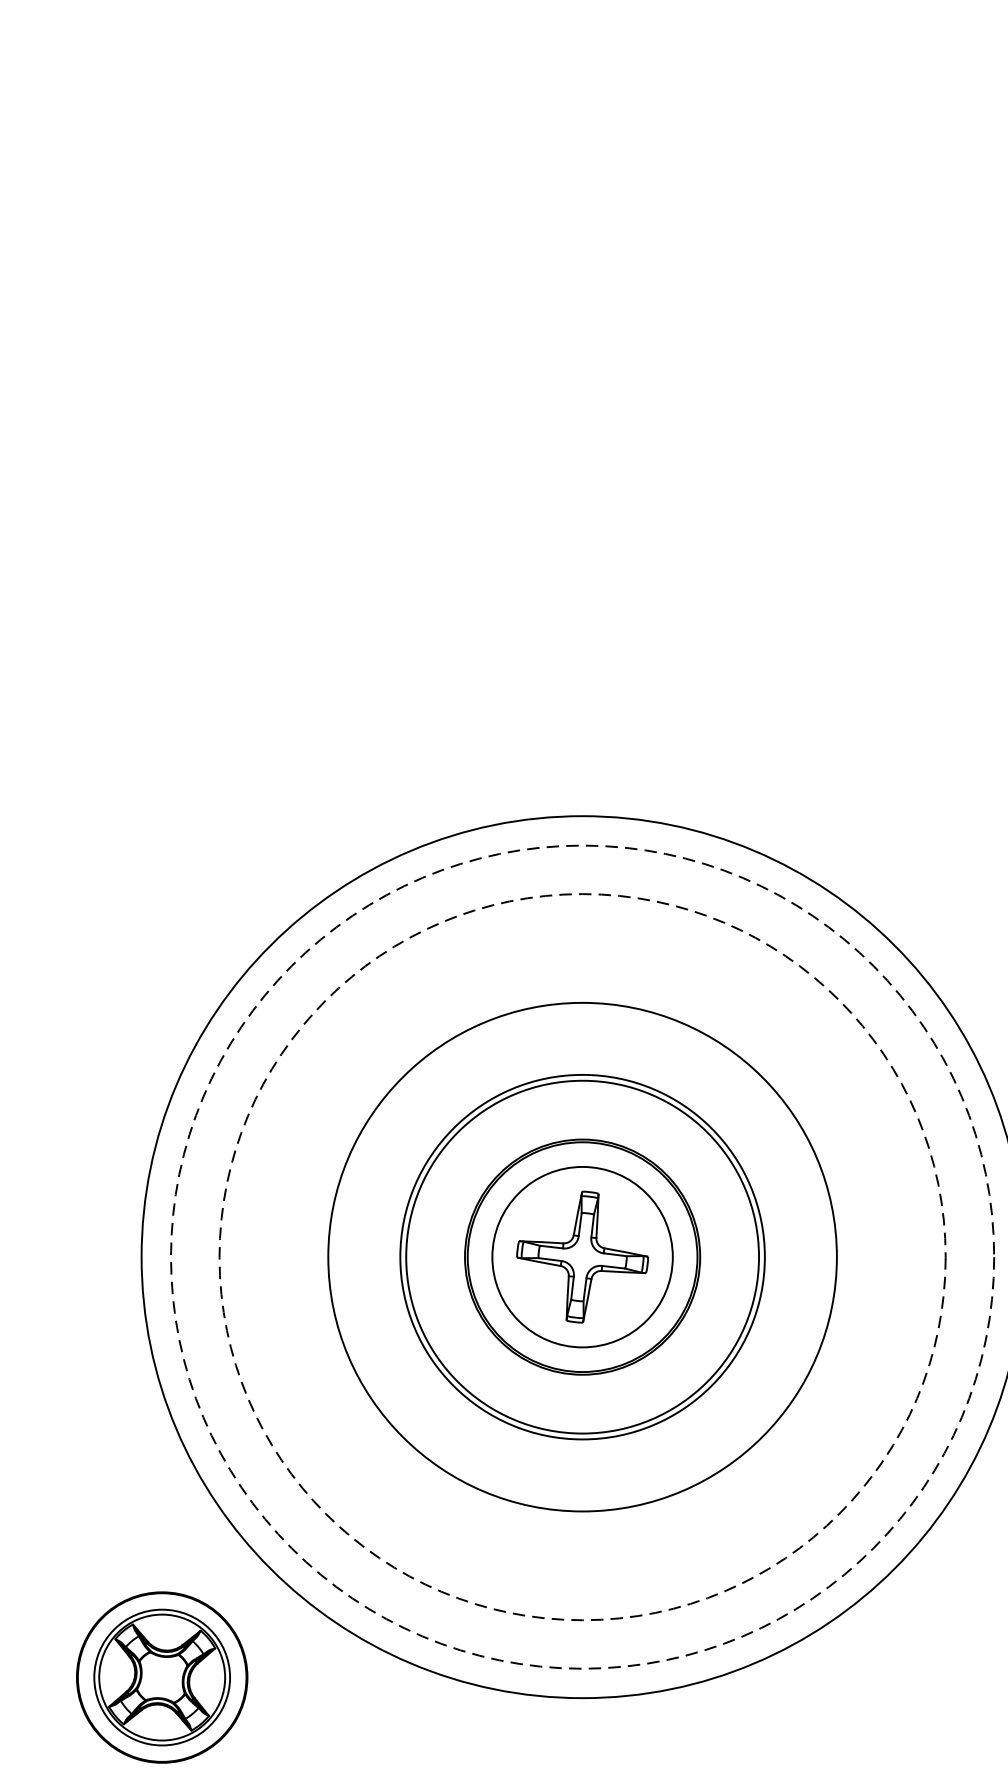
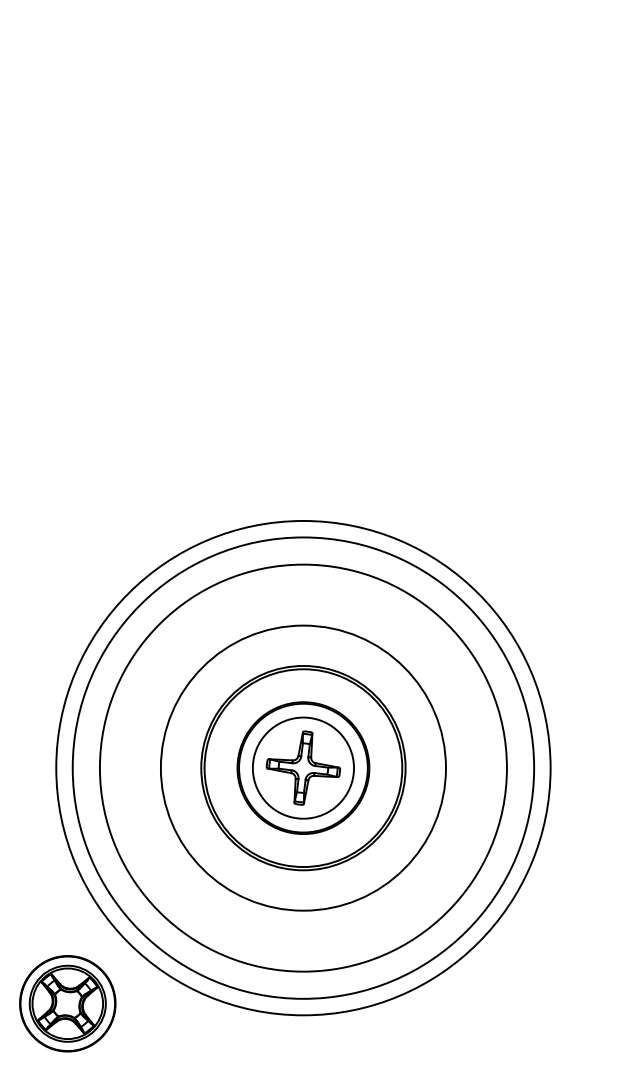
circle: (580, 1256) -> (302, 767), dashed -> solid
circle: (582, 1256) -> (303, 767), dashed -> solid

